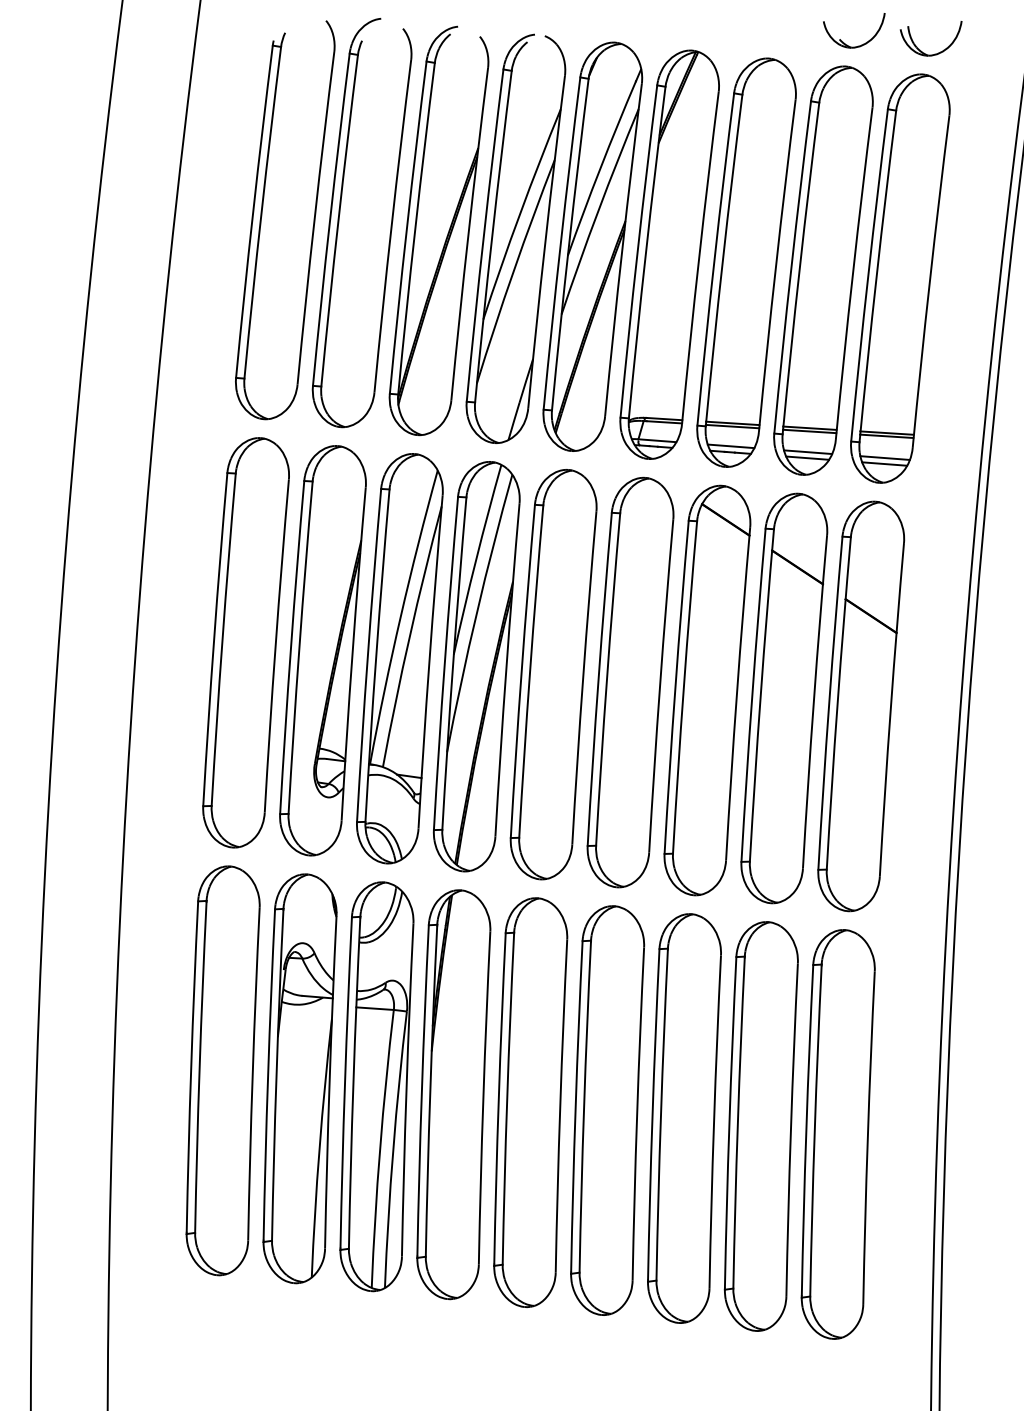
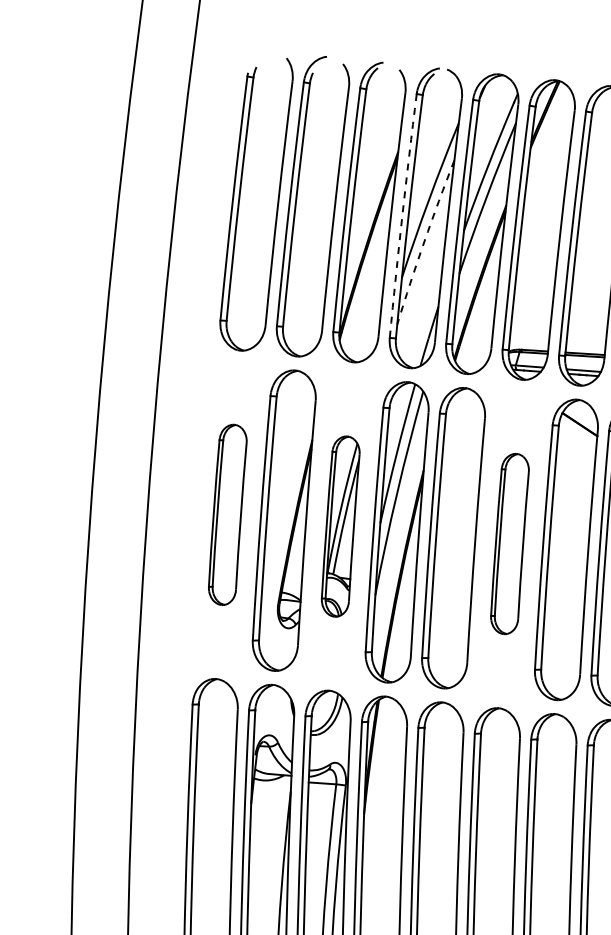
arc: (483, 235) -> (402, 215), solid -> dashed
arc: (513, 271) -> (424, 242), solid -> dashed
part: (245, 642) -> (227, 514), size x0.6
part: (399, 658) -> (340, 526), size x0.6
part: (630, 682) -> (509, 543), size x0.6

